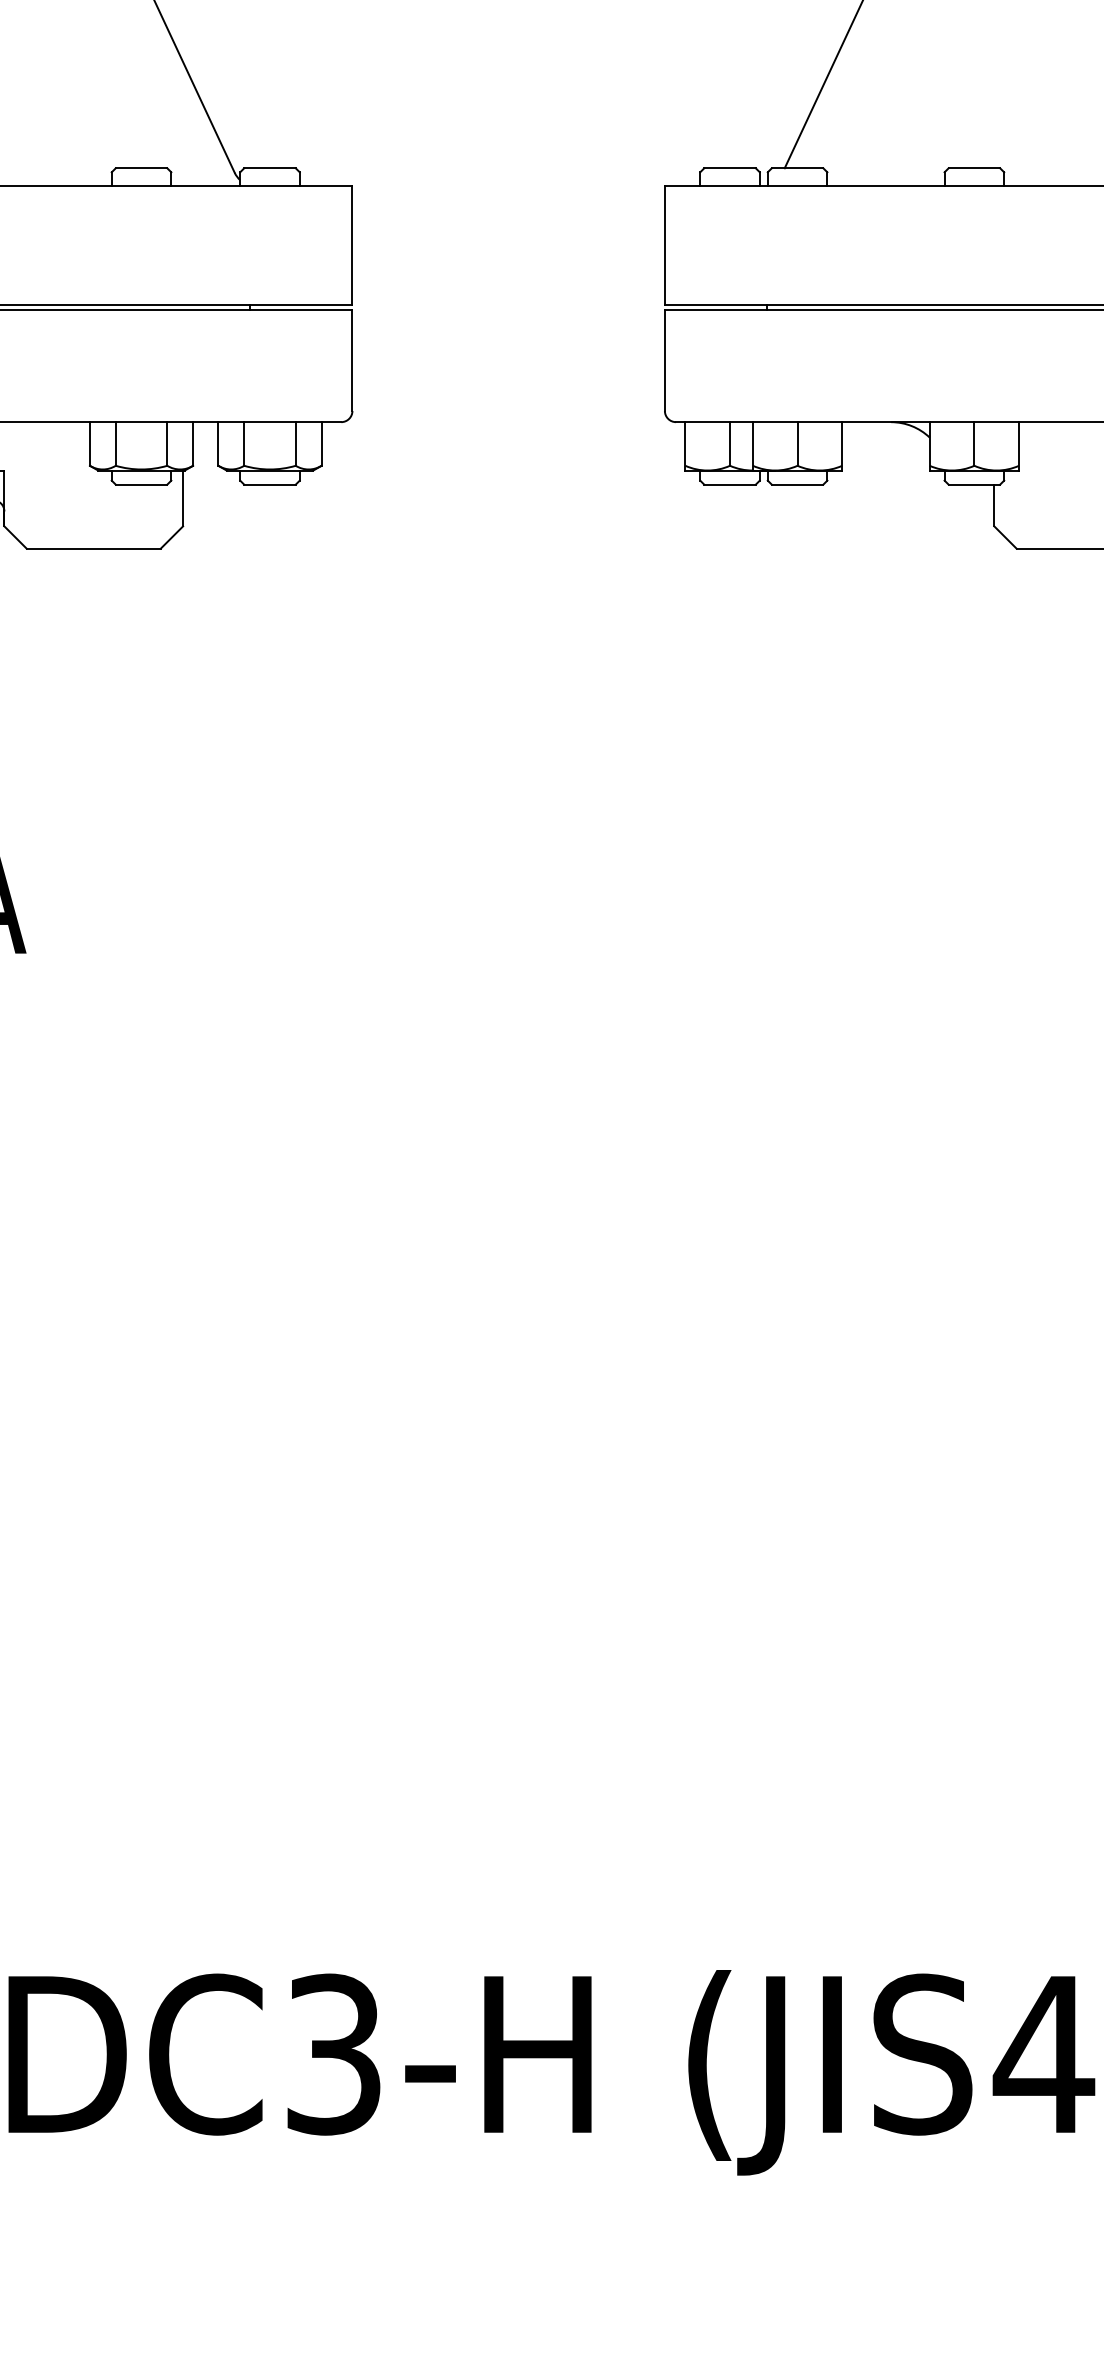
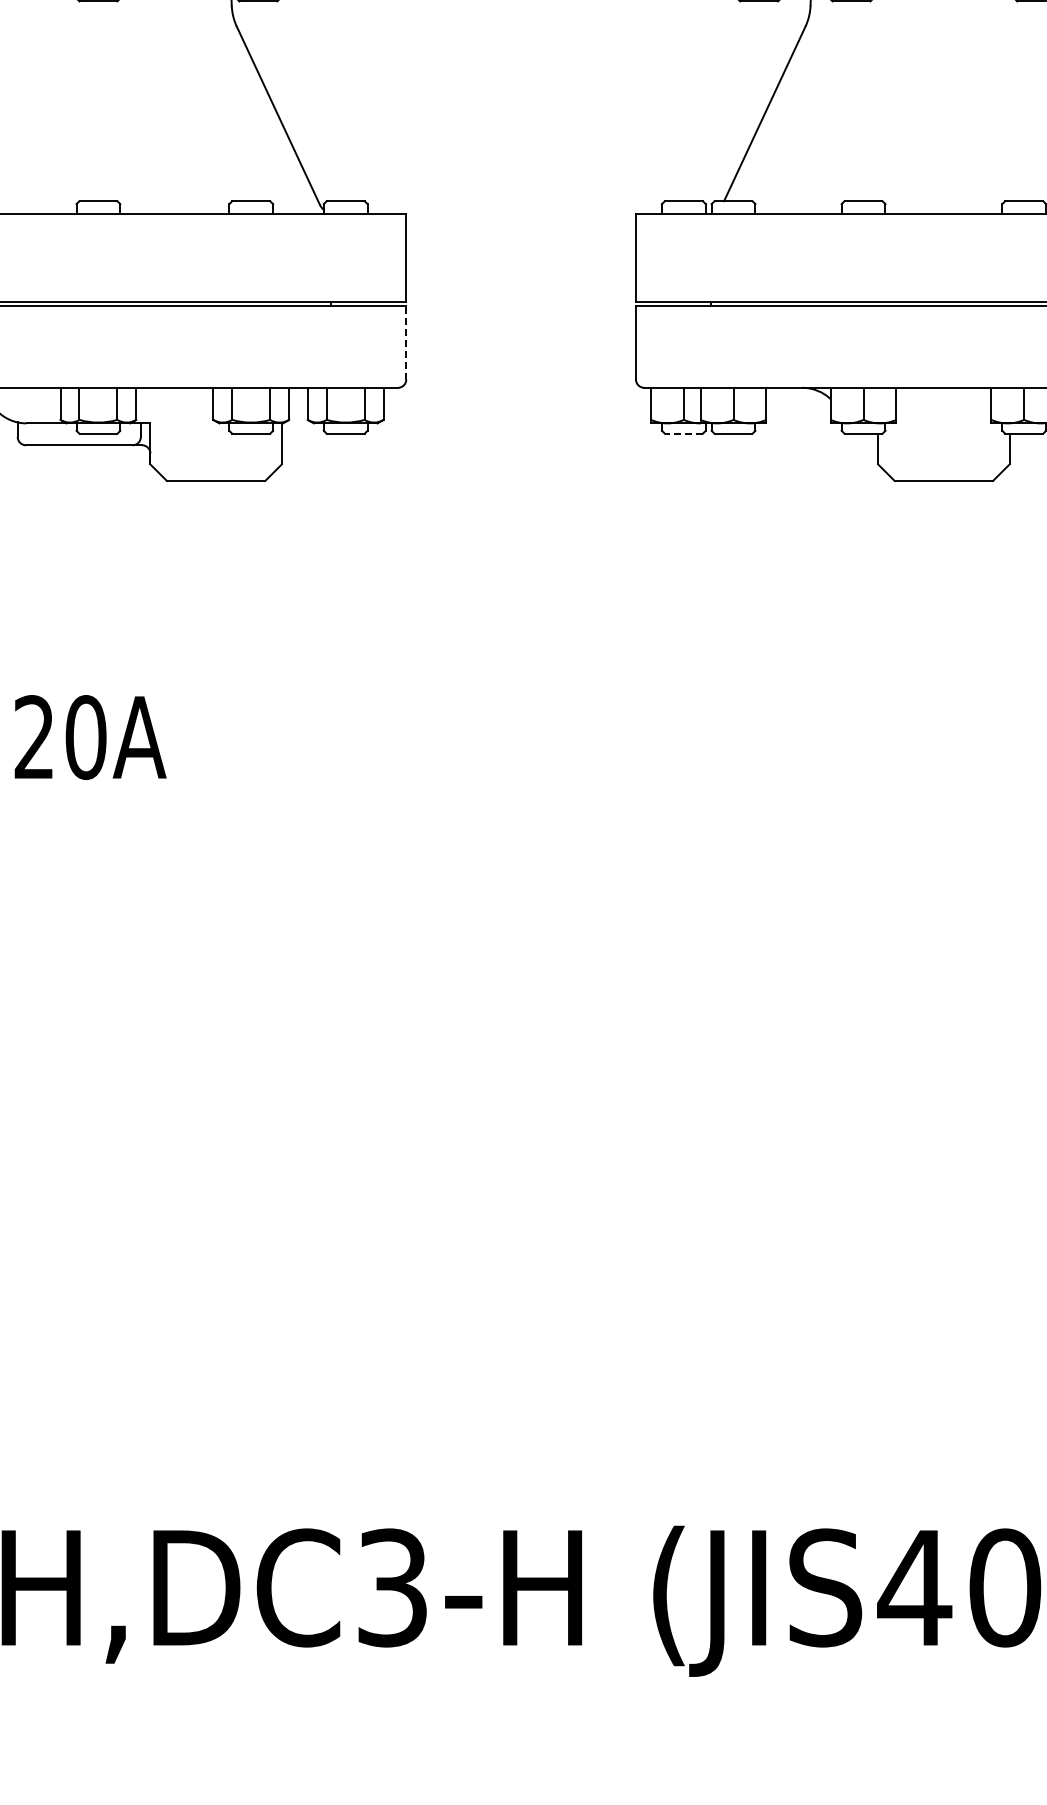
line: (352, 360) -> (406, 342), solid -> dashed
line: (729, 484) -> (683, 433), solid -> dashed

